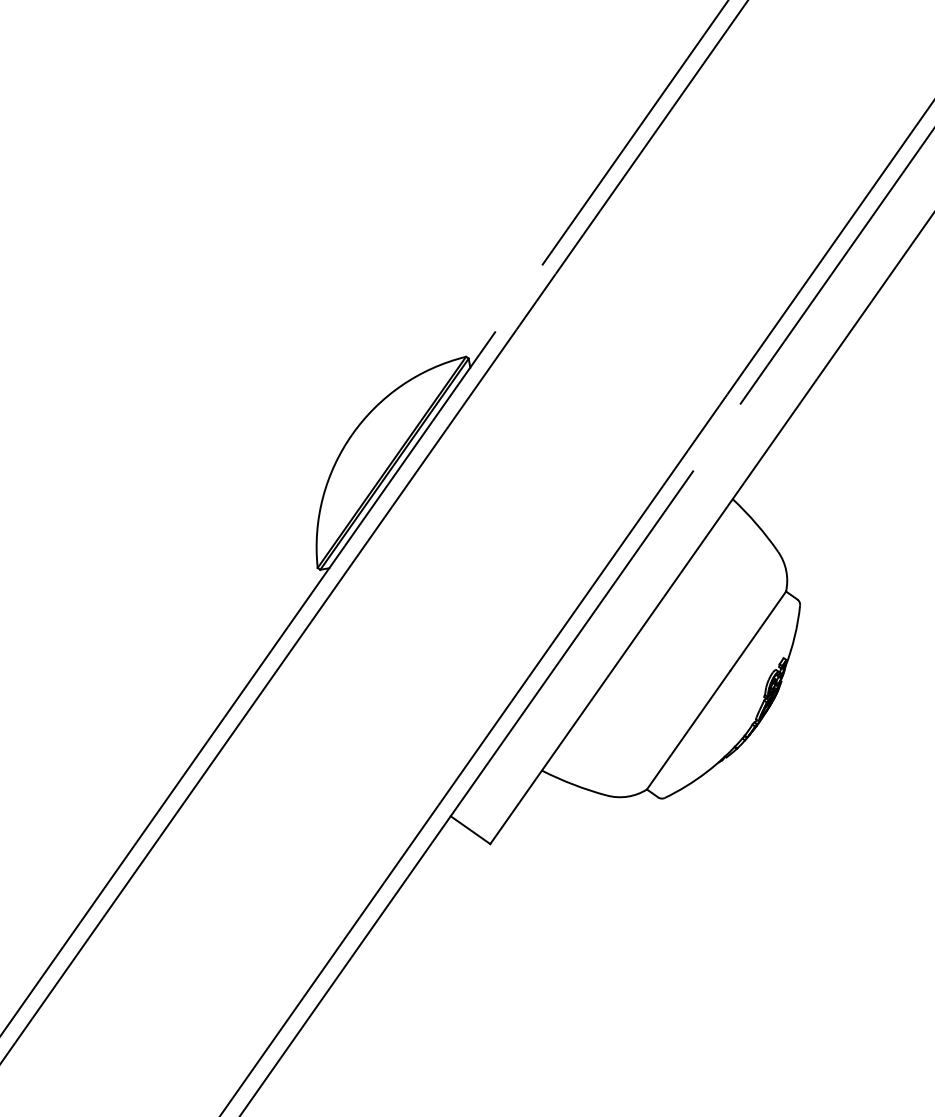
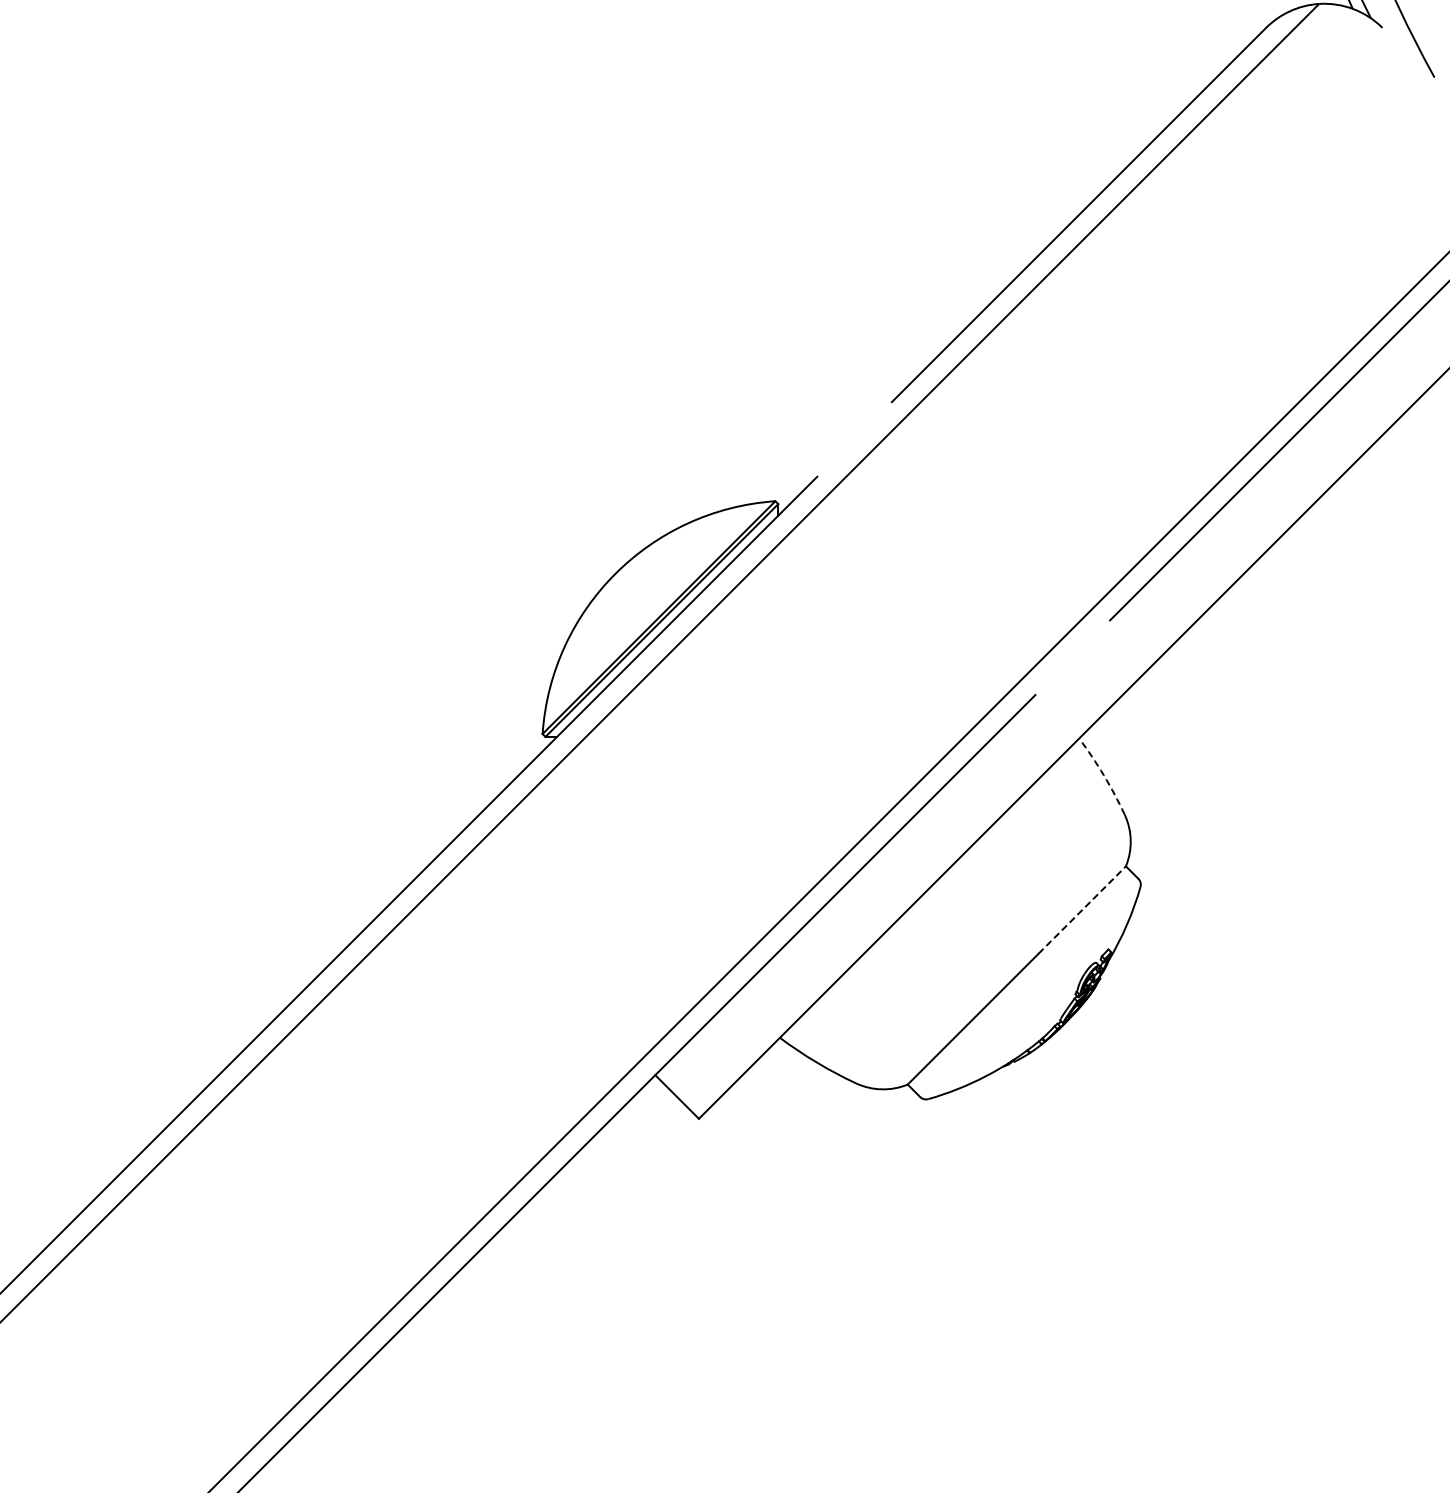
arc: (756, 524) -> (1103, 775), solid -> dashed
line: (758, 631) -> (1082, 910), solid -> dashed

